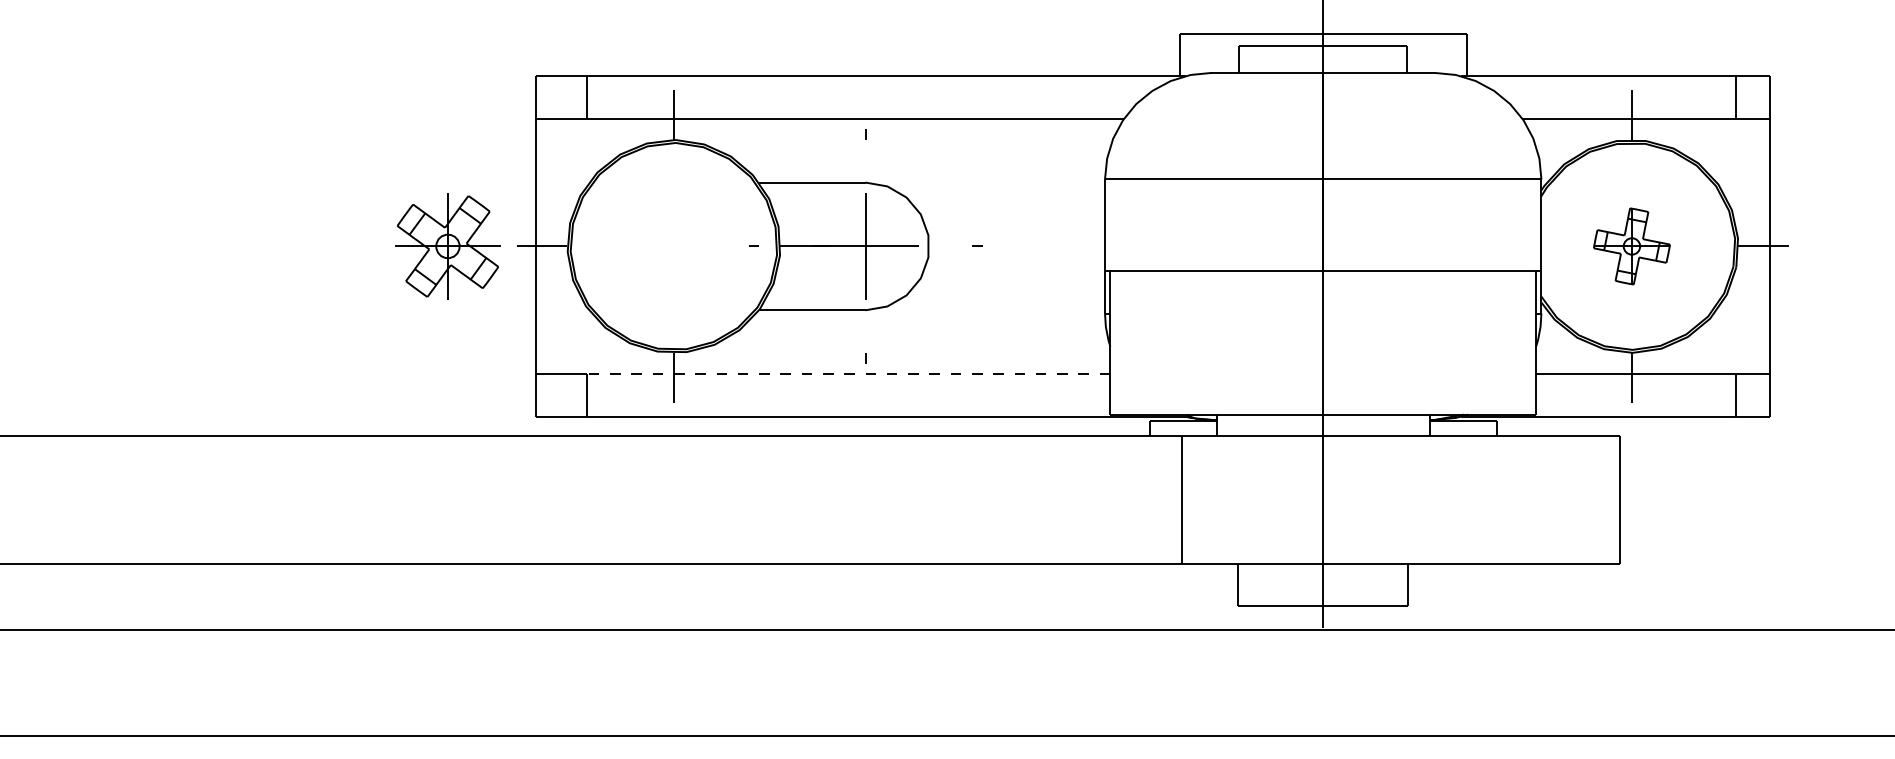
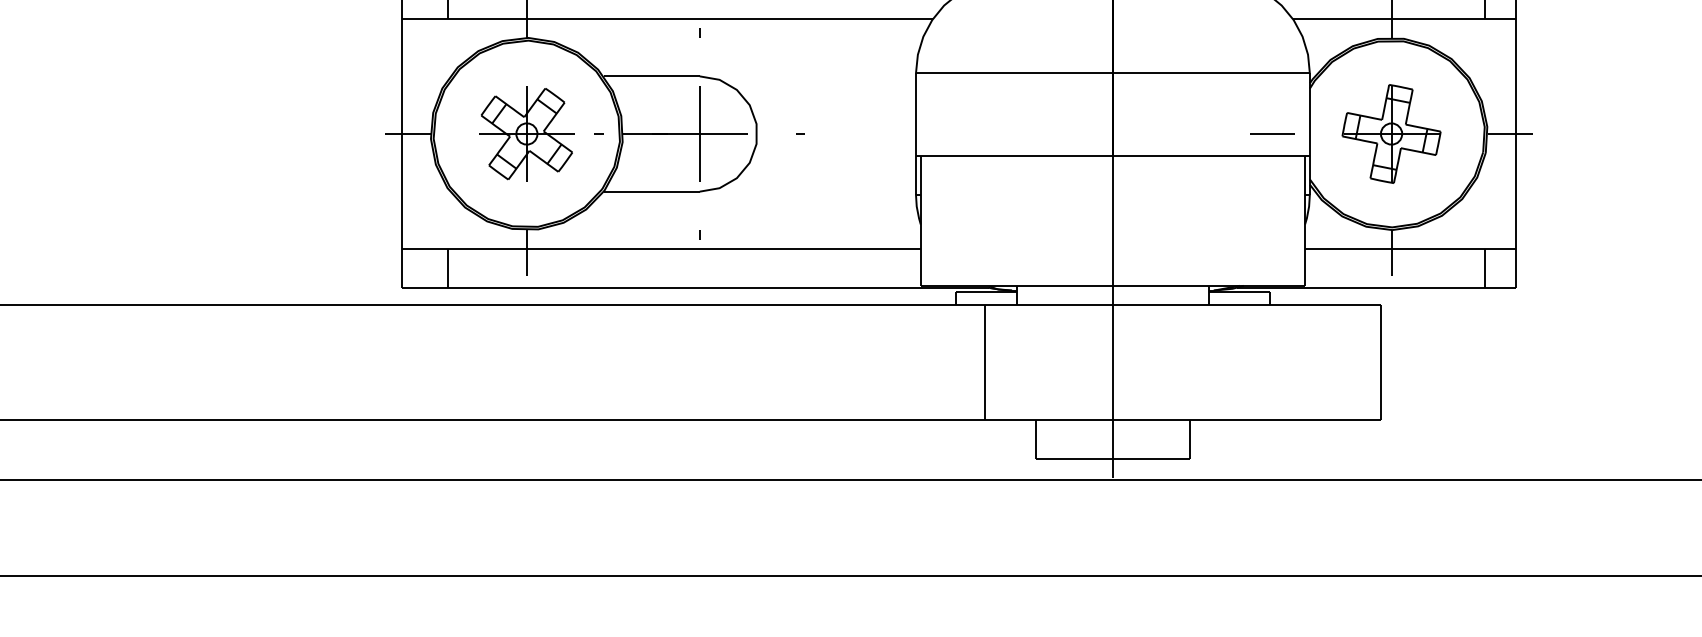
line: (1499, 245) -> (1272, 133), added
part: (447, 246) -> (526, 134), moved
part: (1631, 246) -> (1391, 134), size x1.43
line: (848, 374) -> (684, 249), dashed -> solid

